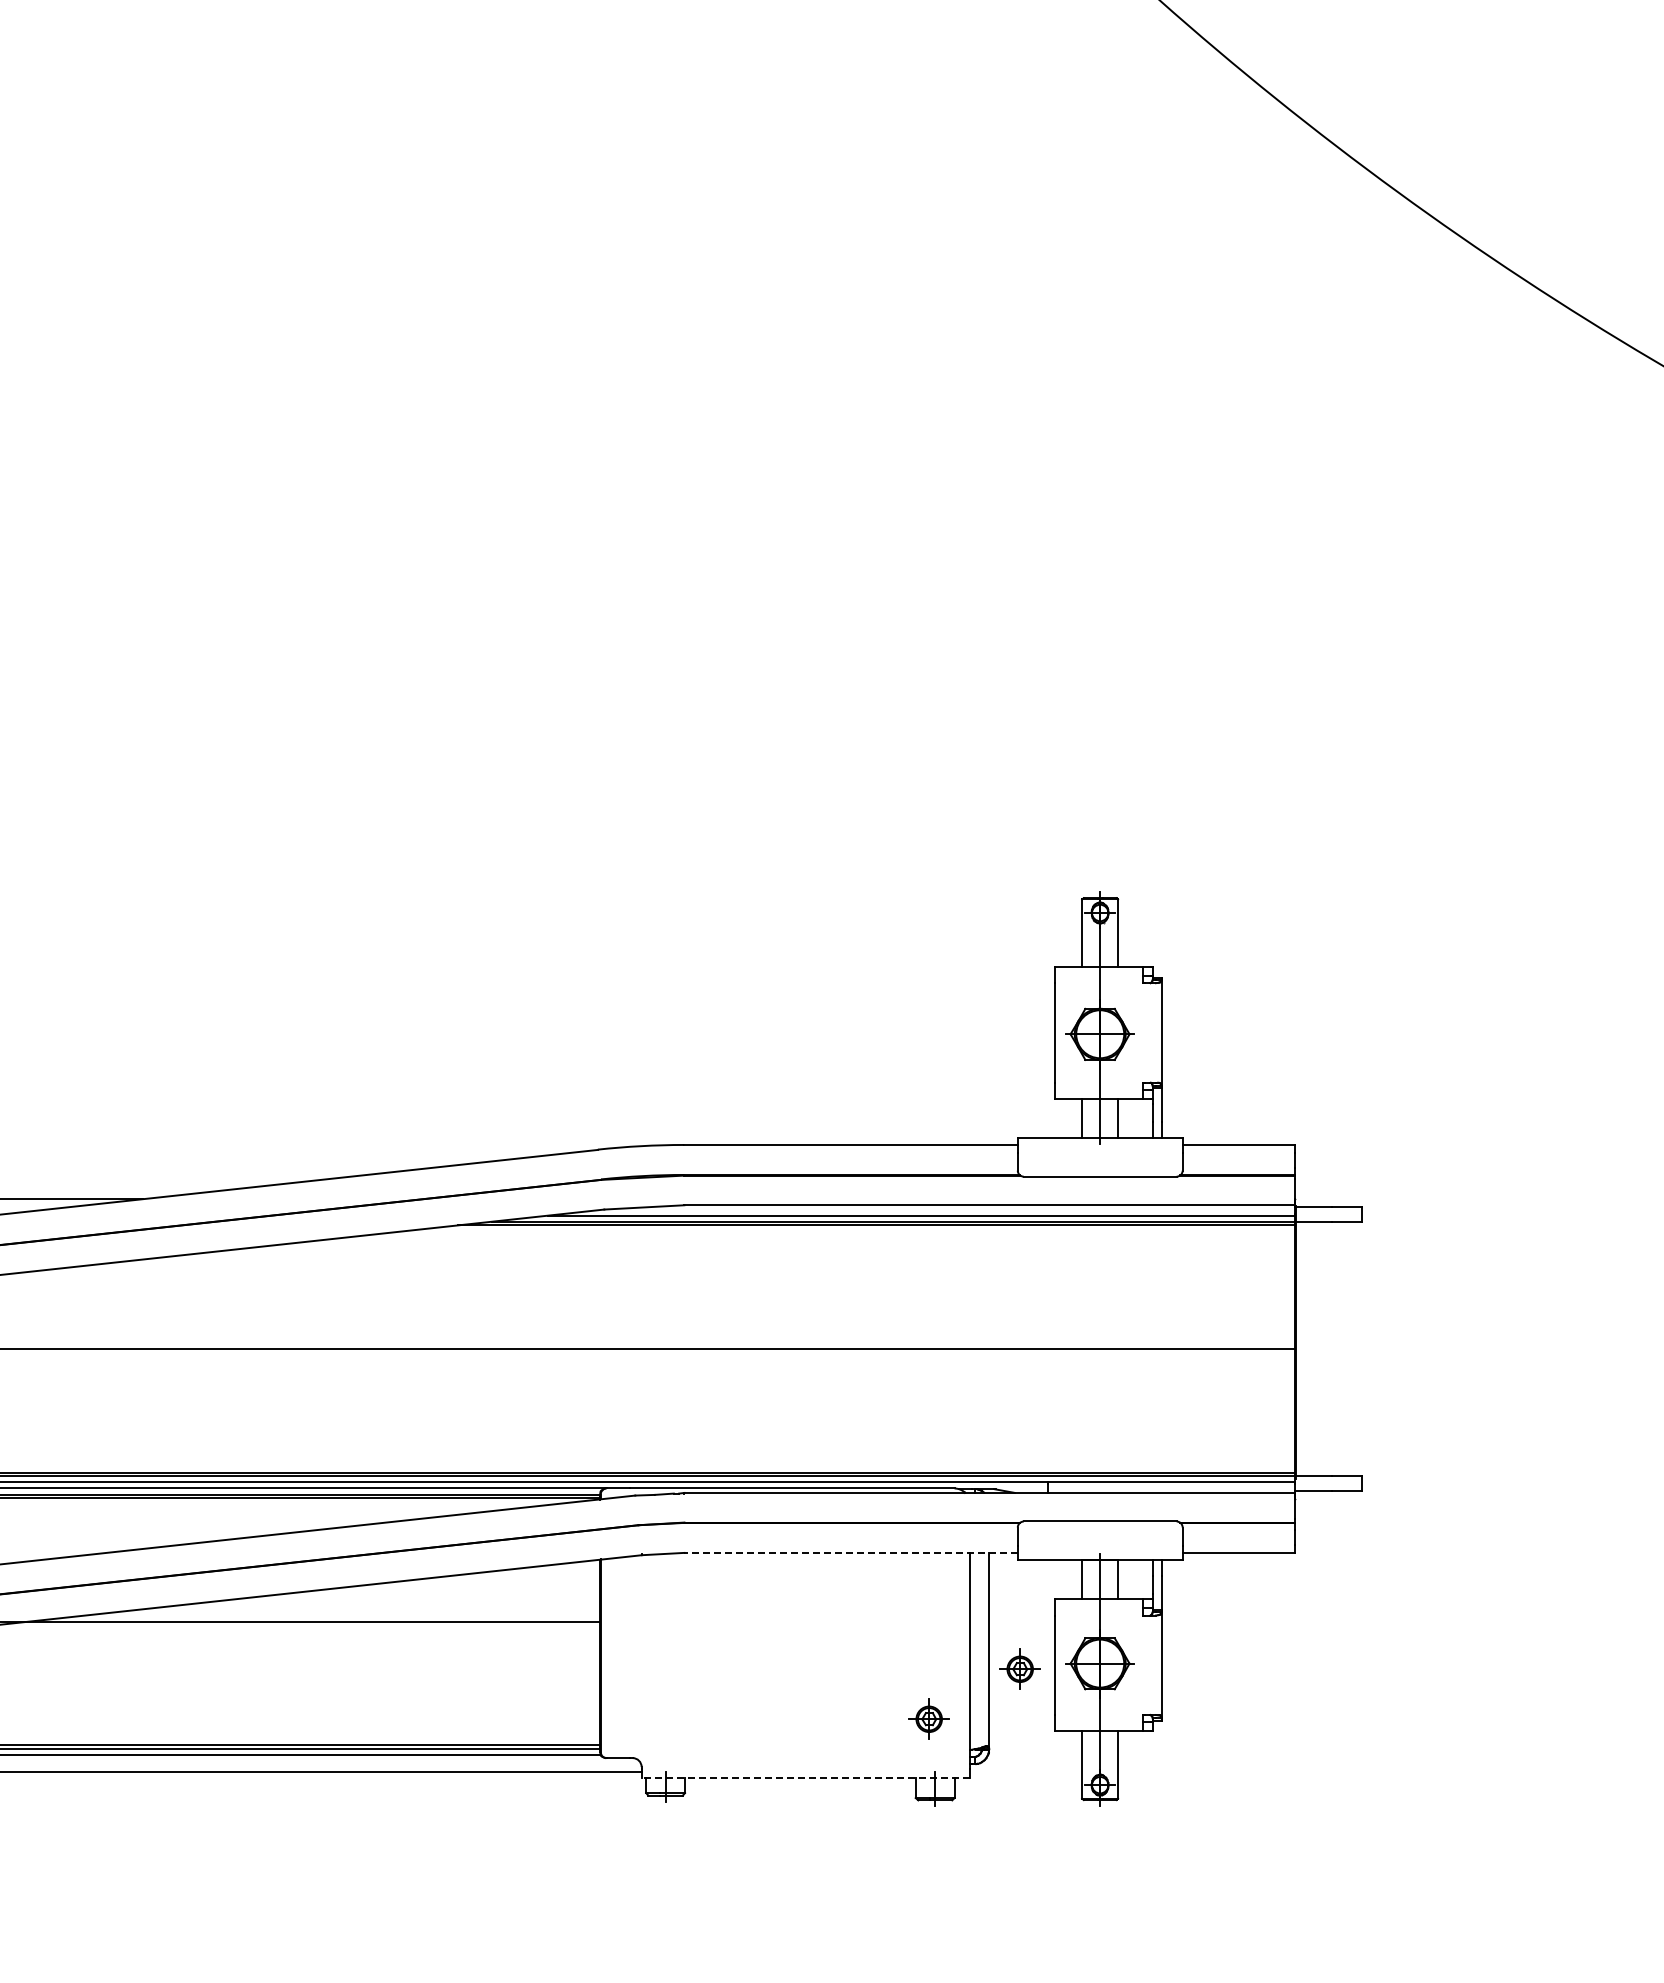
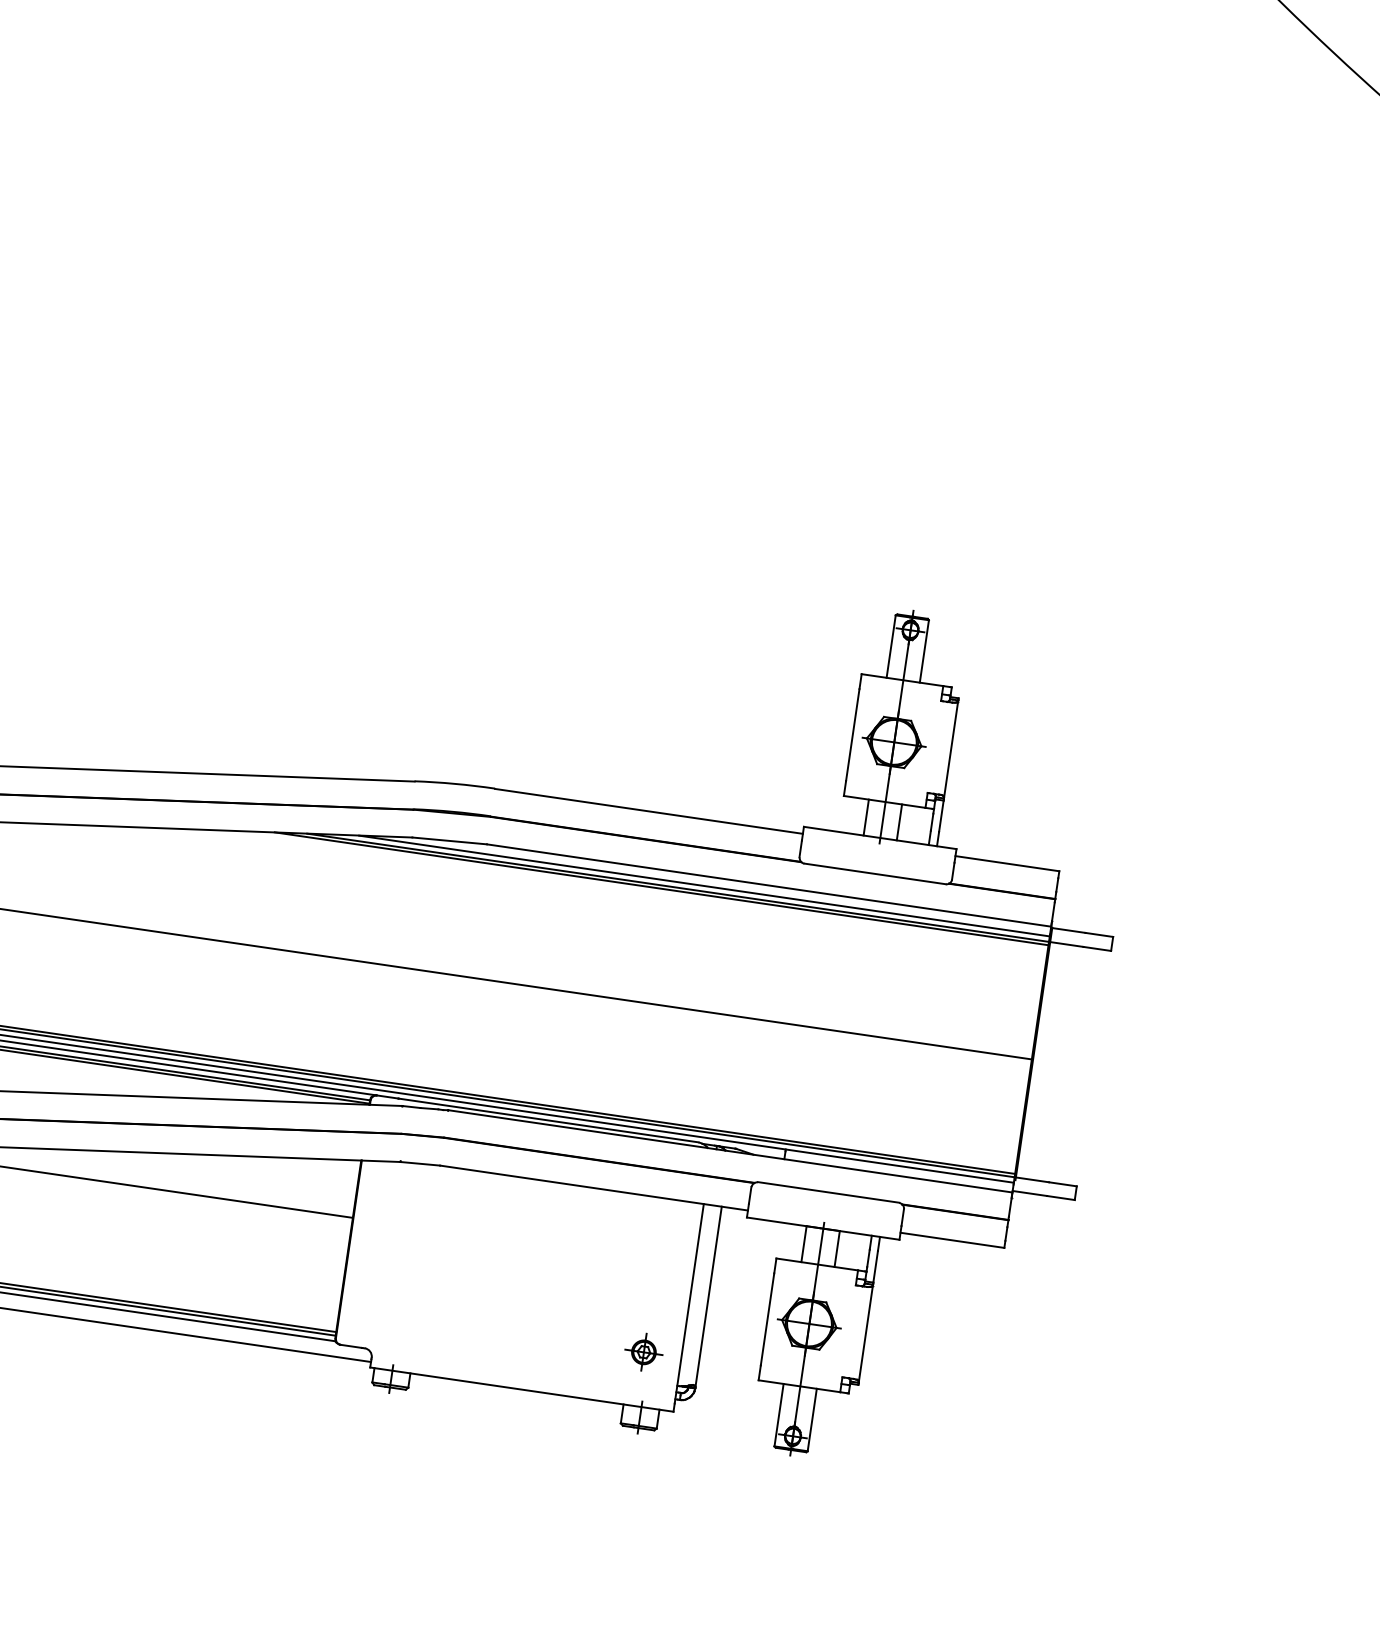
line: (850, 1552) -> (593, 1187), dashed -> solid
part: (1019, 1668) -> (734, 1317), removed
line: (805, 1777) -> (521, 1389), dashed -> solid

